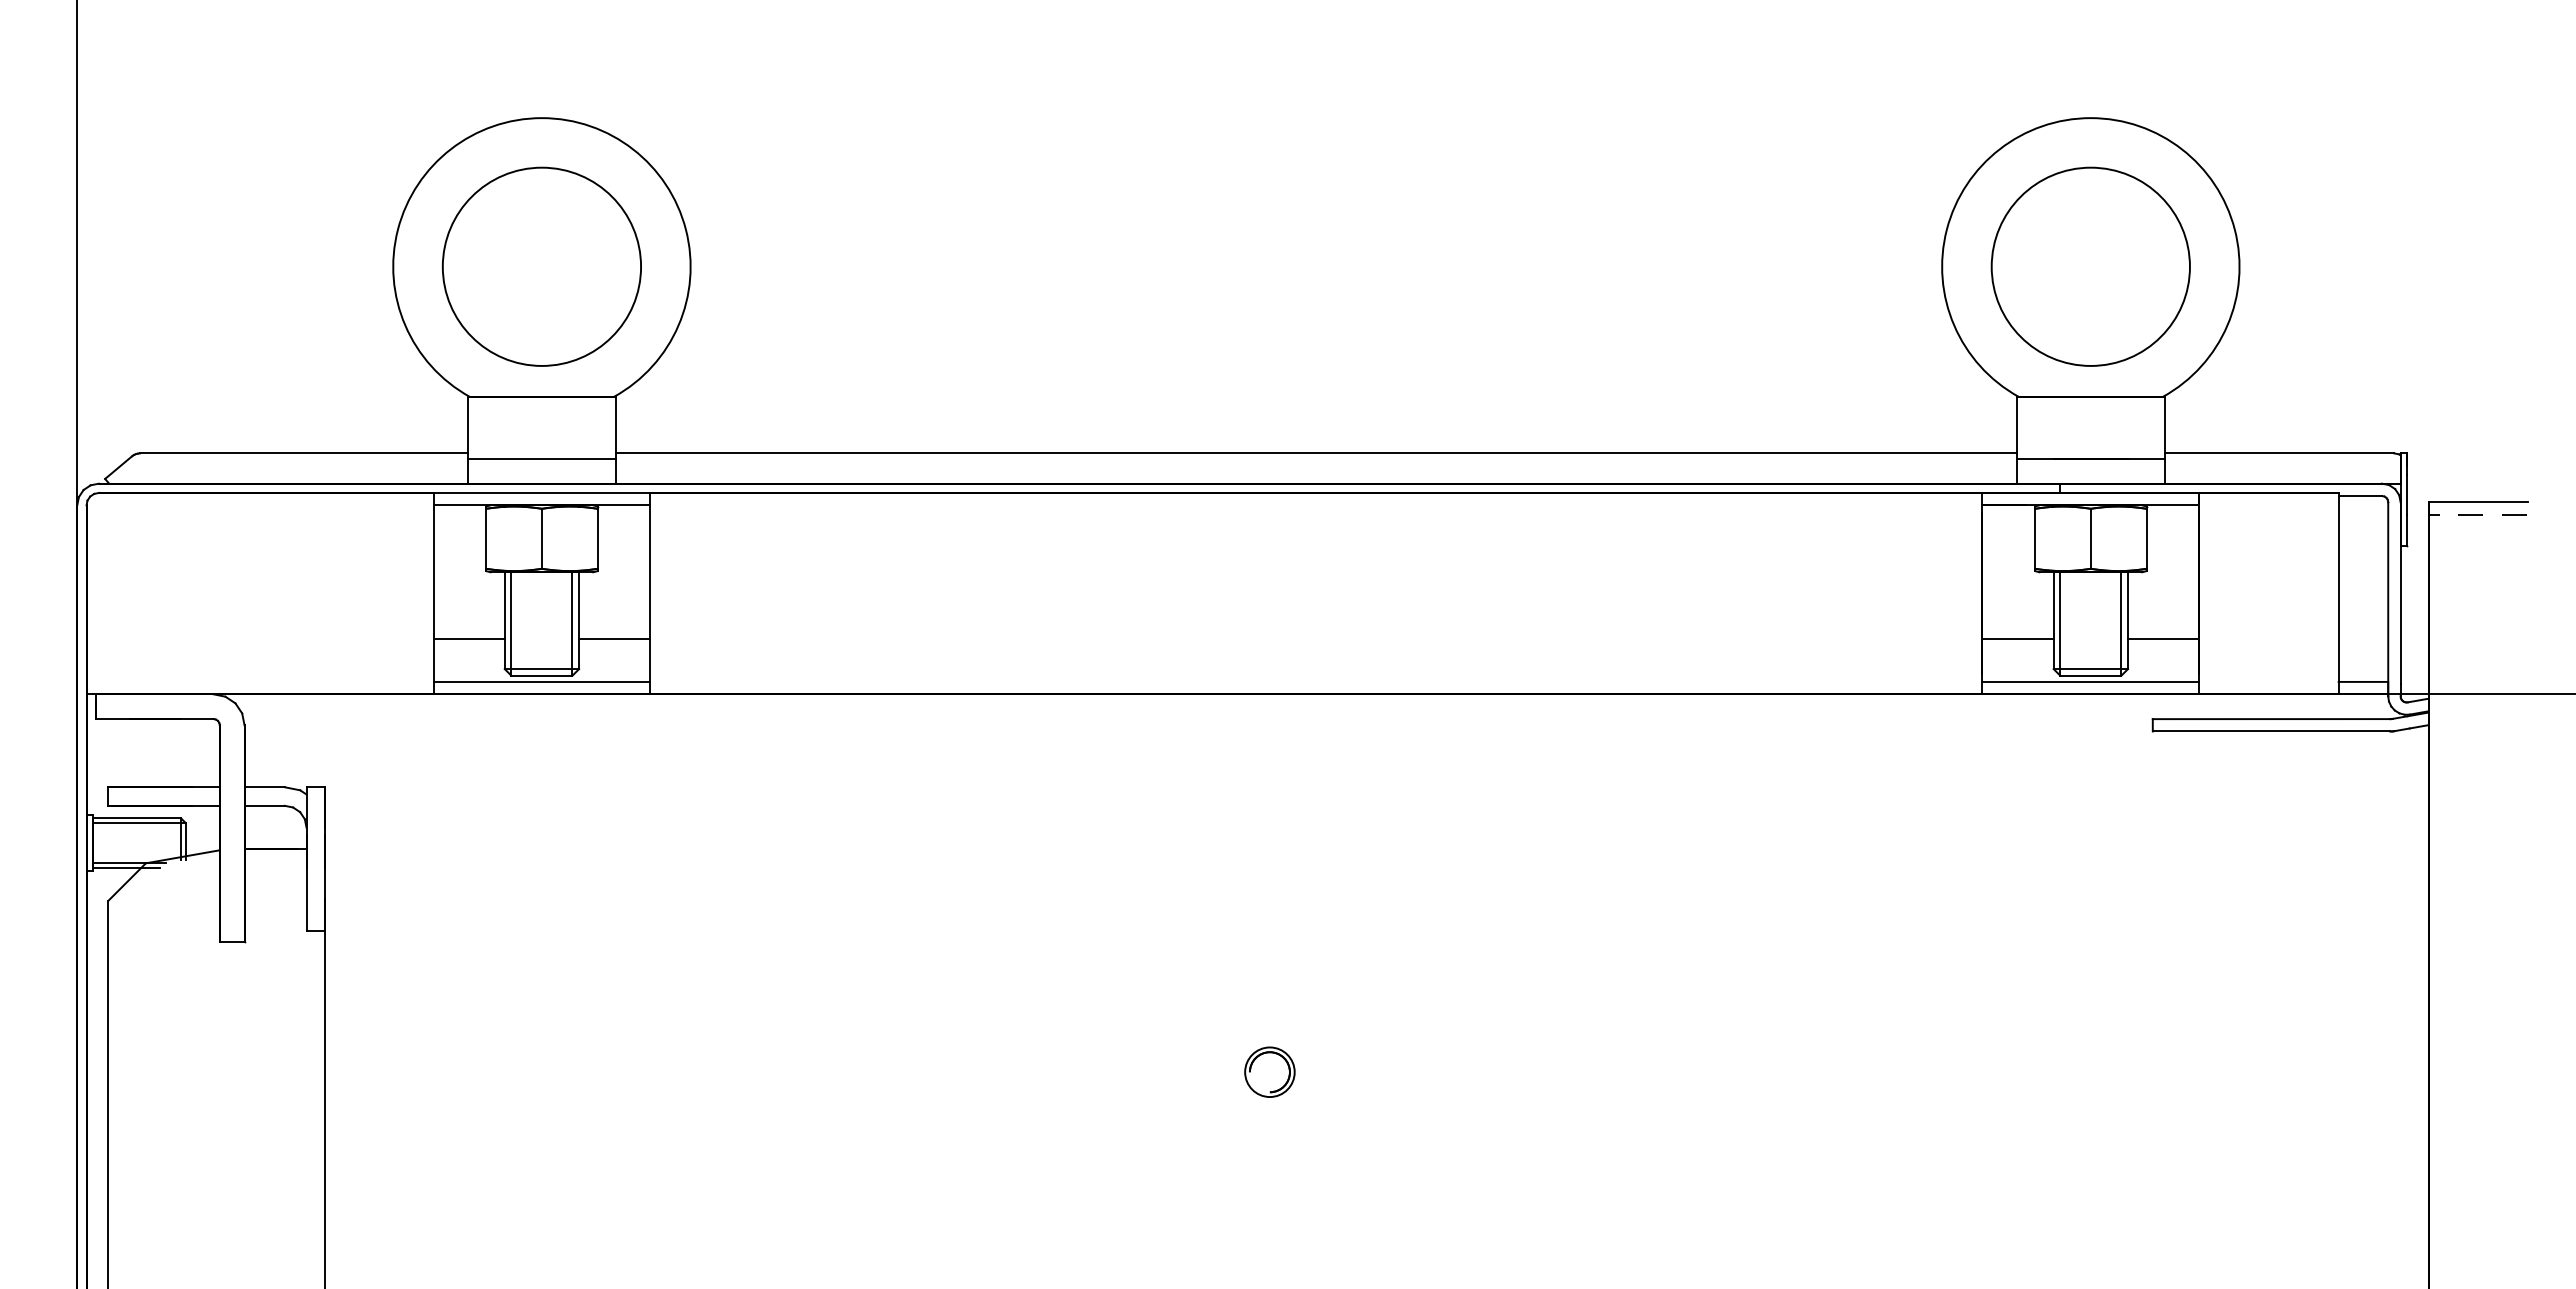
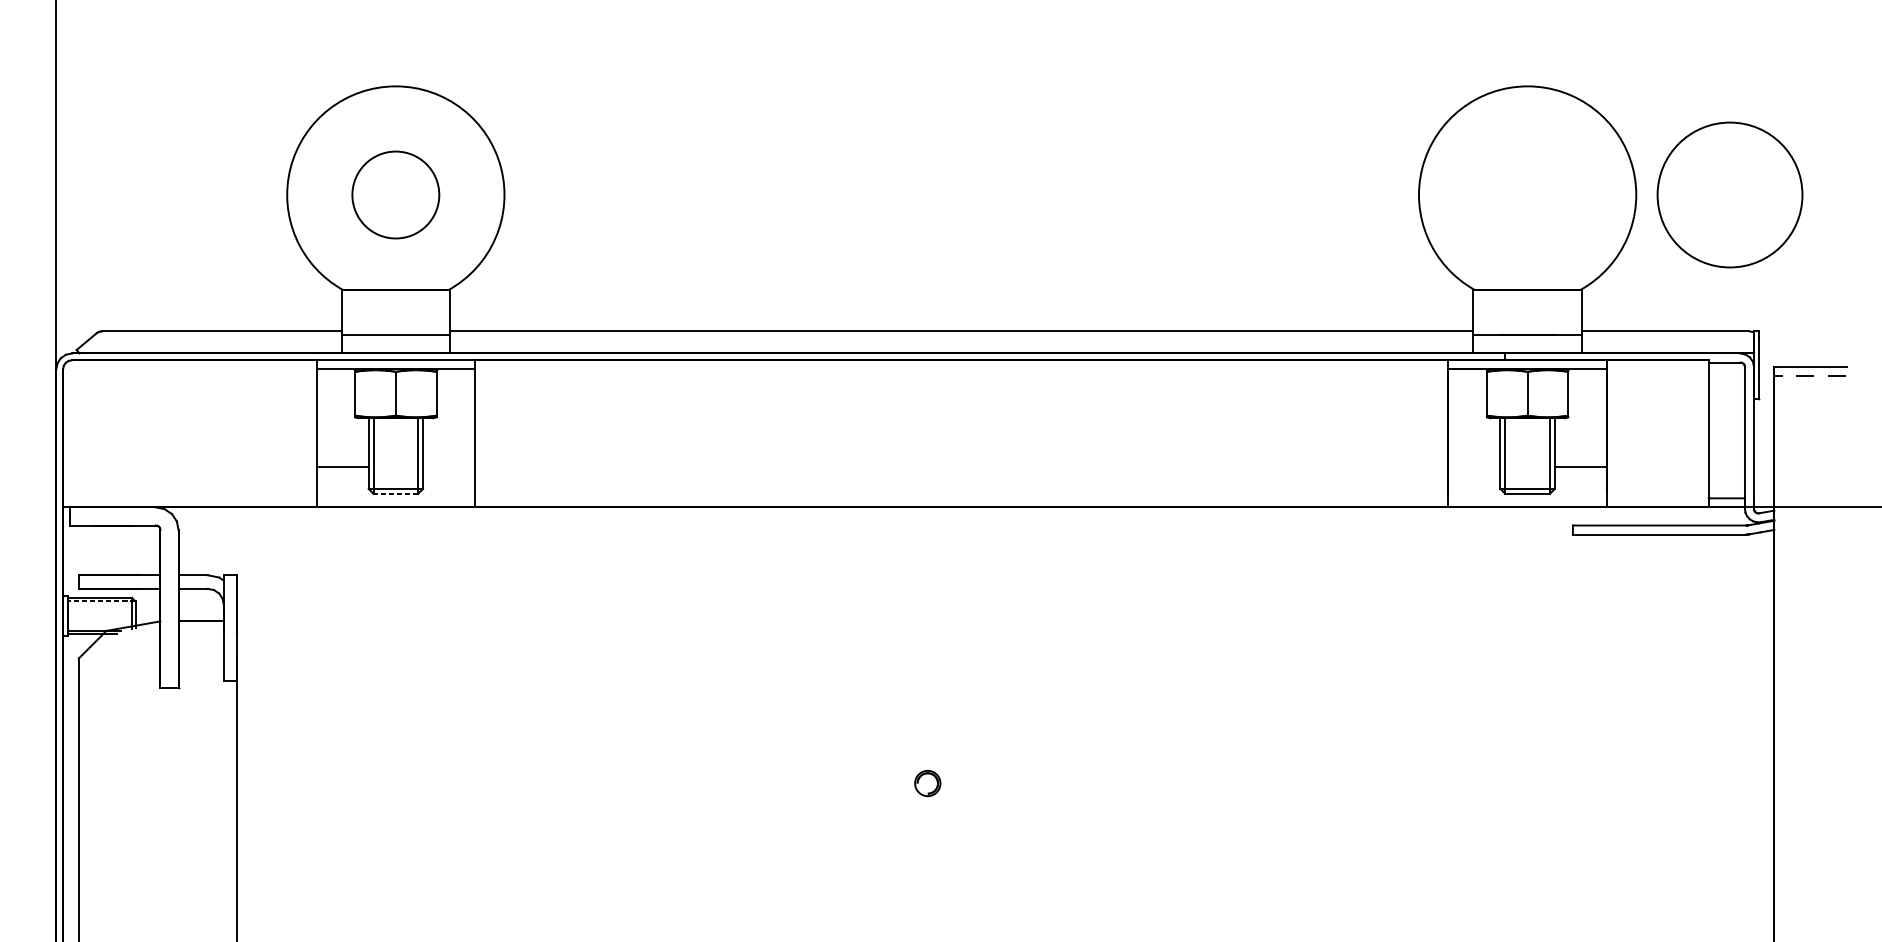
circle: (541, 266) -> (395, 194), size x0.6
circle: (2090, 266) -> (1729, 194), moved
line: (614, 638) -> (448, 466), removed
line: (2017, 638) -> (1474, 466), removed
line: (541, 675) -> (395, 493), solid -> dashed
line: (541, 681) -> (395, 498), removed
line: (2090, 681) -> (1527, 498), removed
line: (138, 822) -> (101, 601), solid -> dashed
part: (1269, 1071) -> (927, 783), size x0.7

